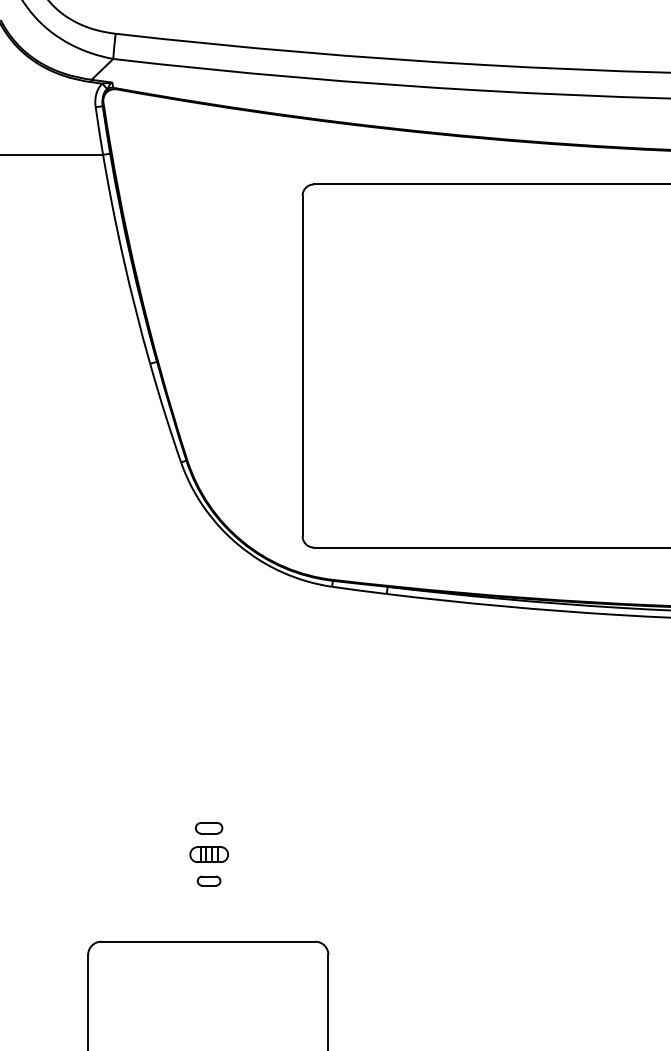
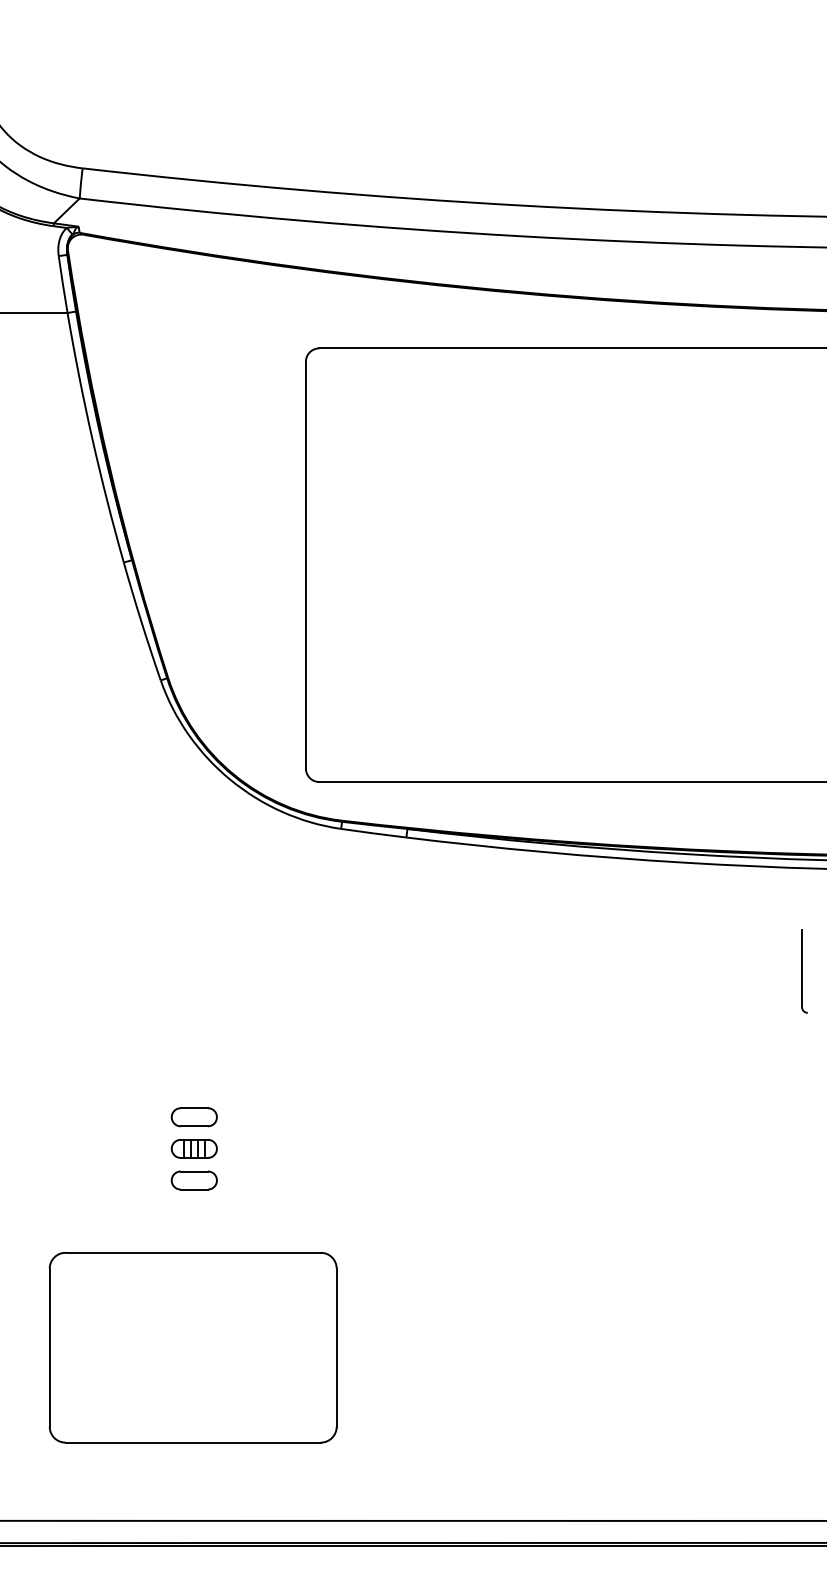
part: (208, 828) -> (193, 1117), size x1.43
part: (208, 881) -> (193, 1180), size x1.67

